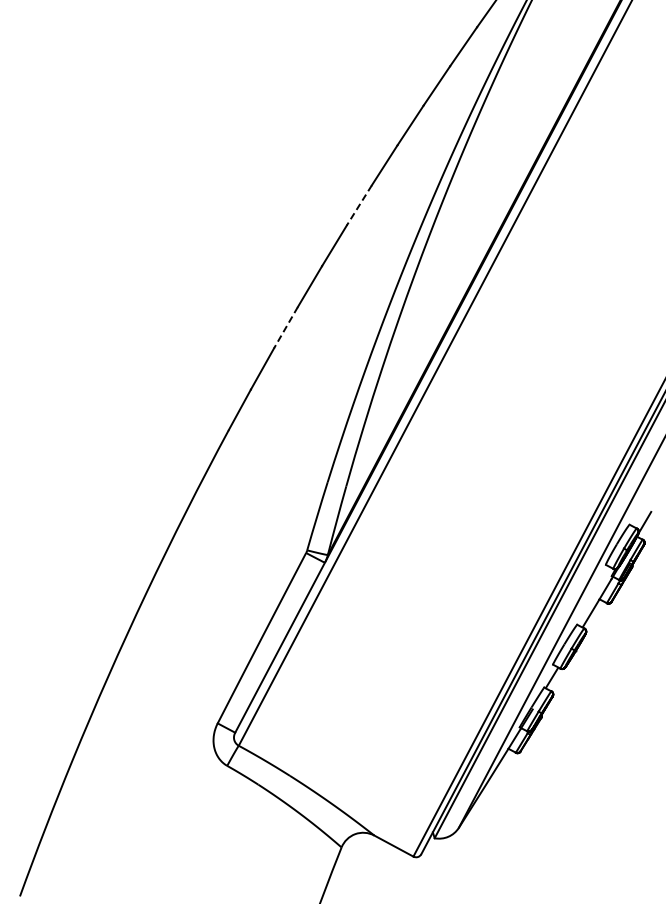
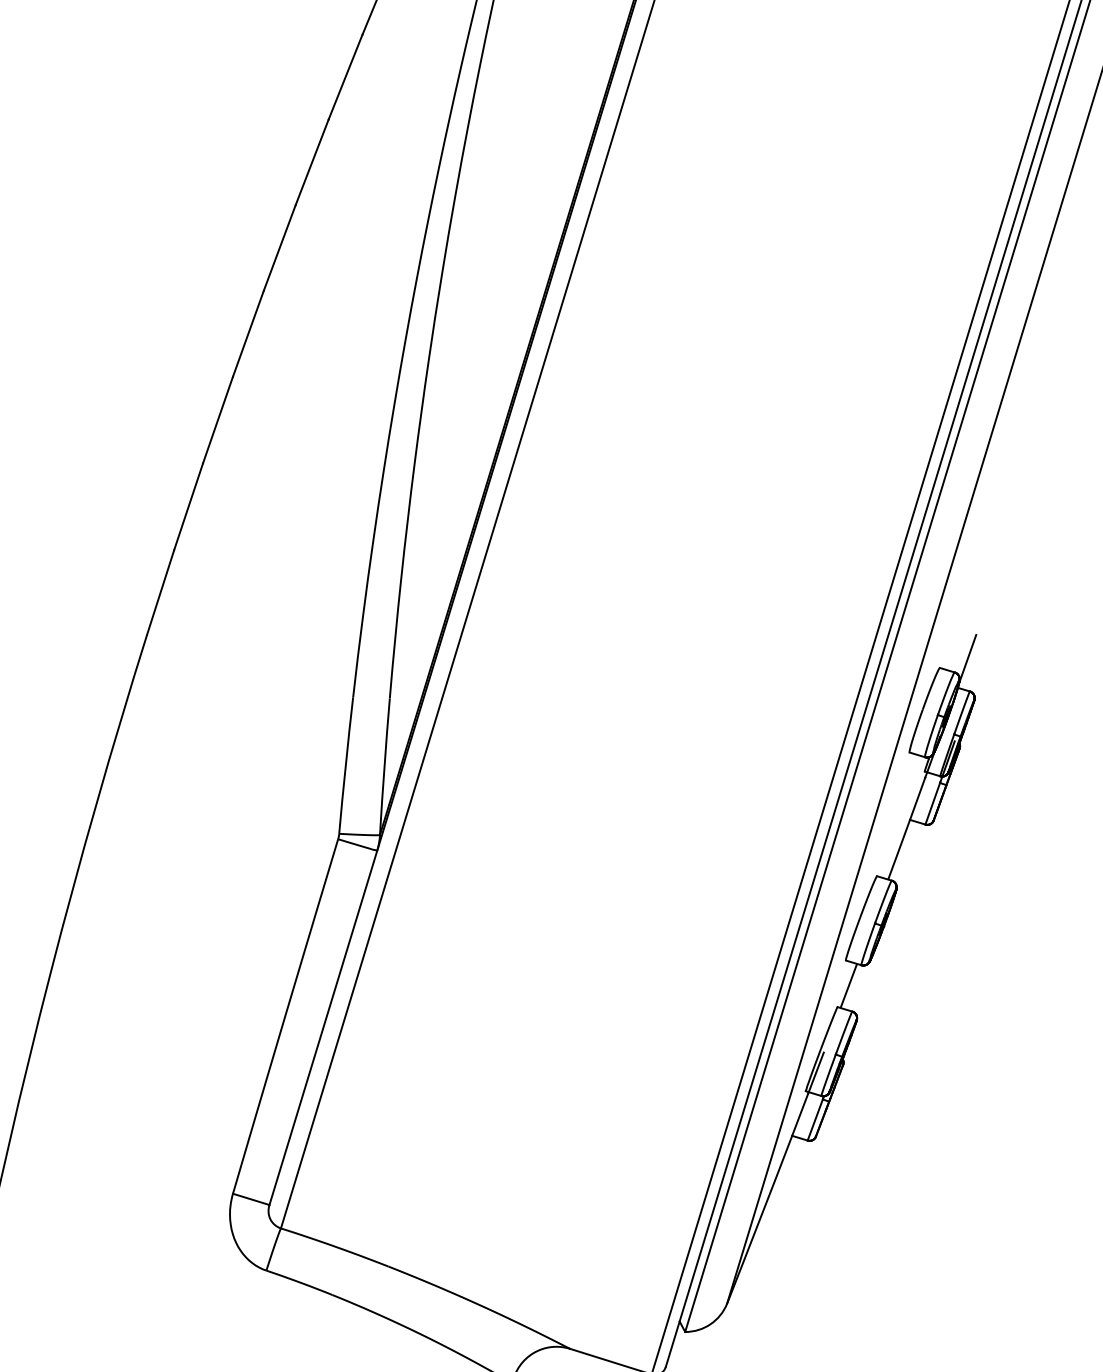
line: (359, 205) -> (312, 162), dashed -> solid
line: (286, 327) -> (218, 419), dashed -> solid

